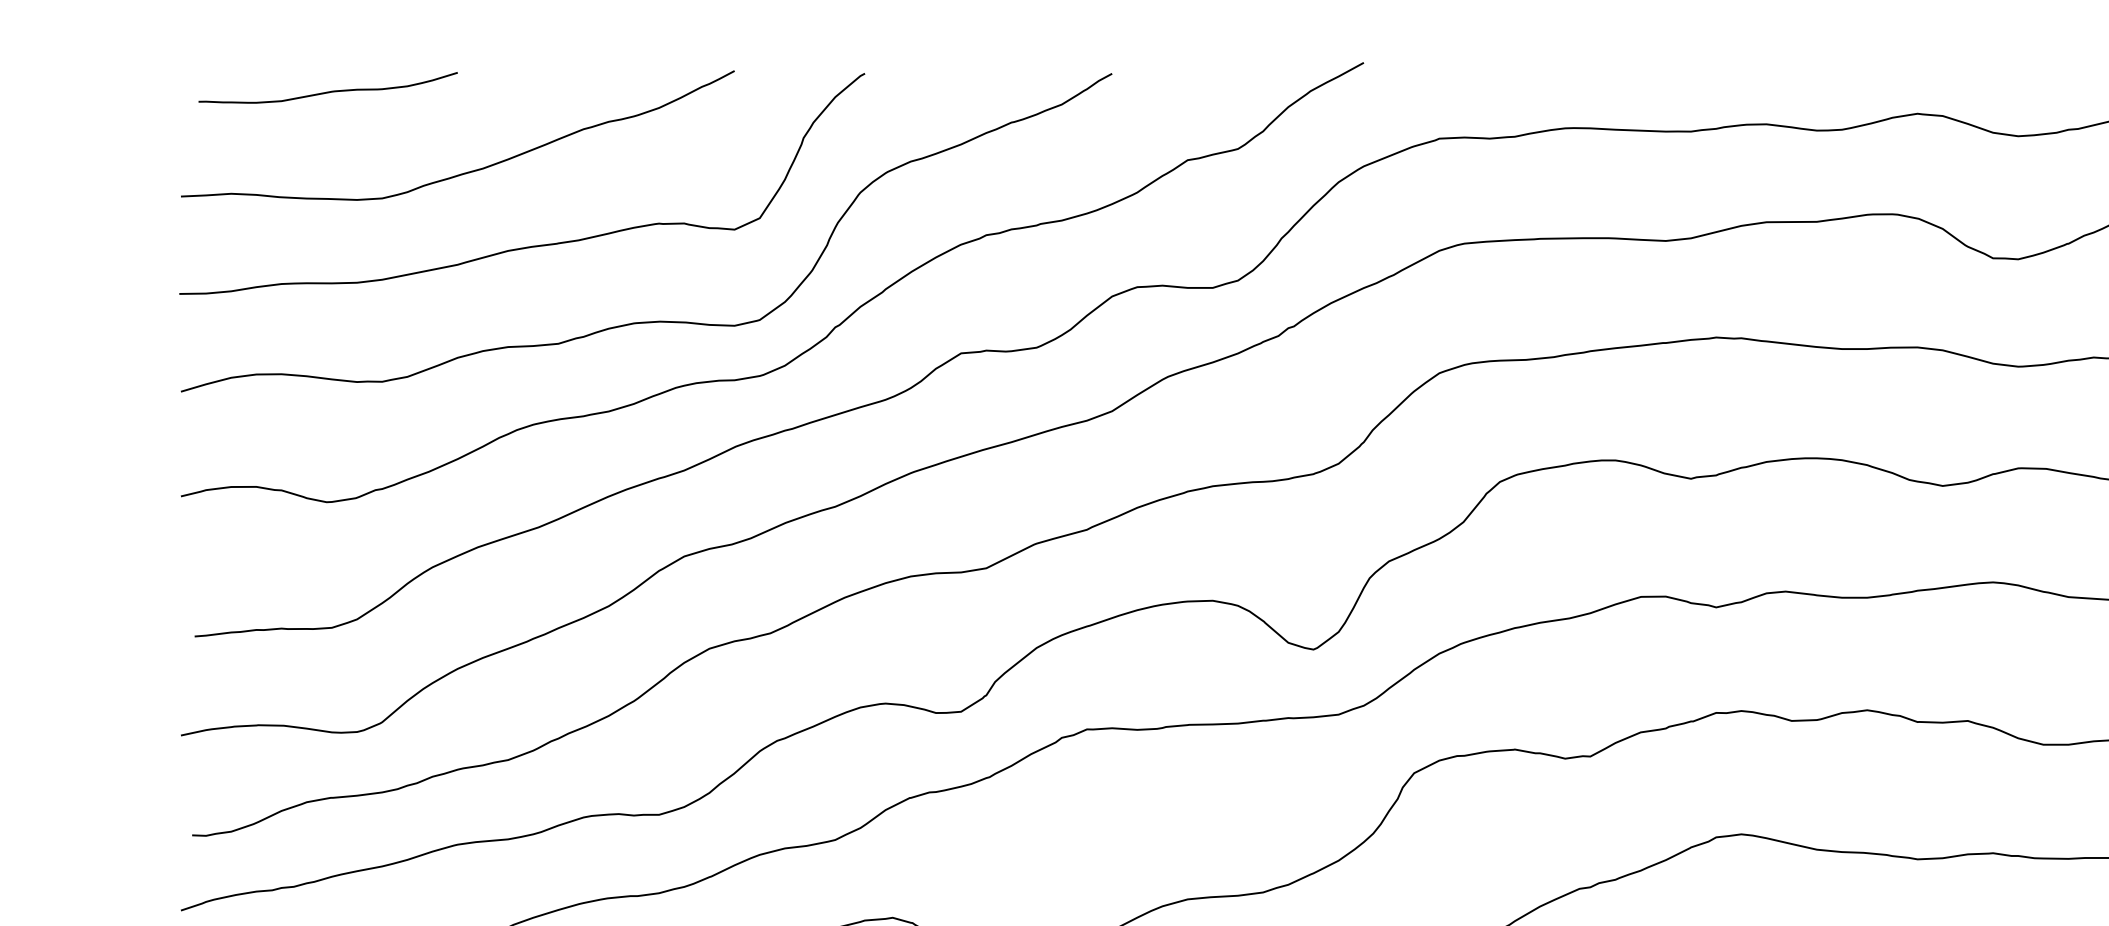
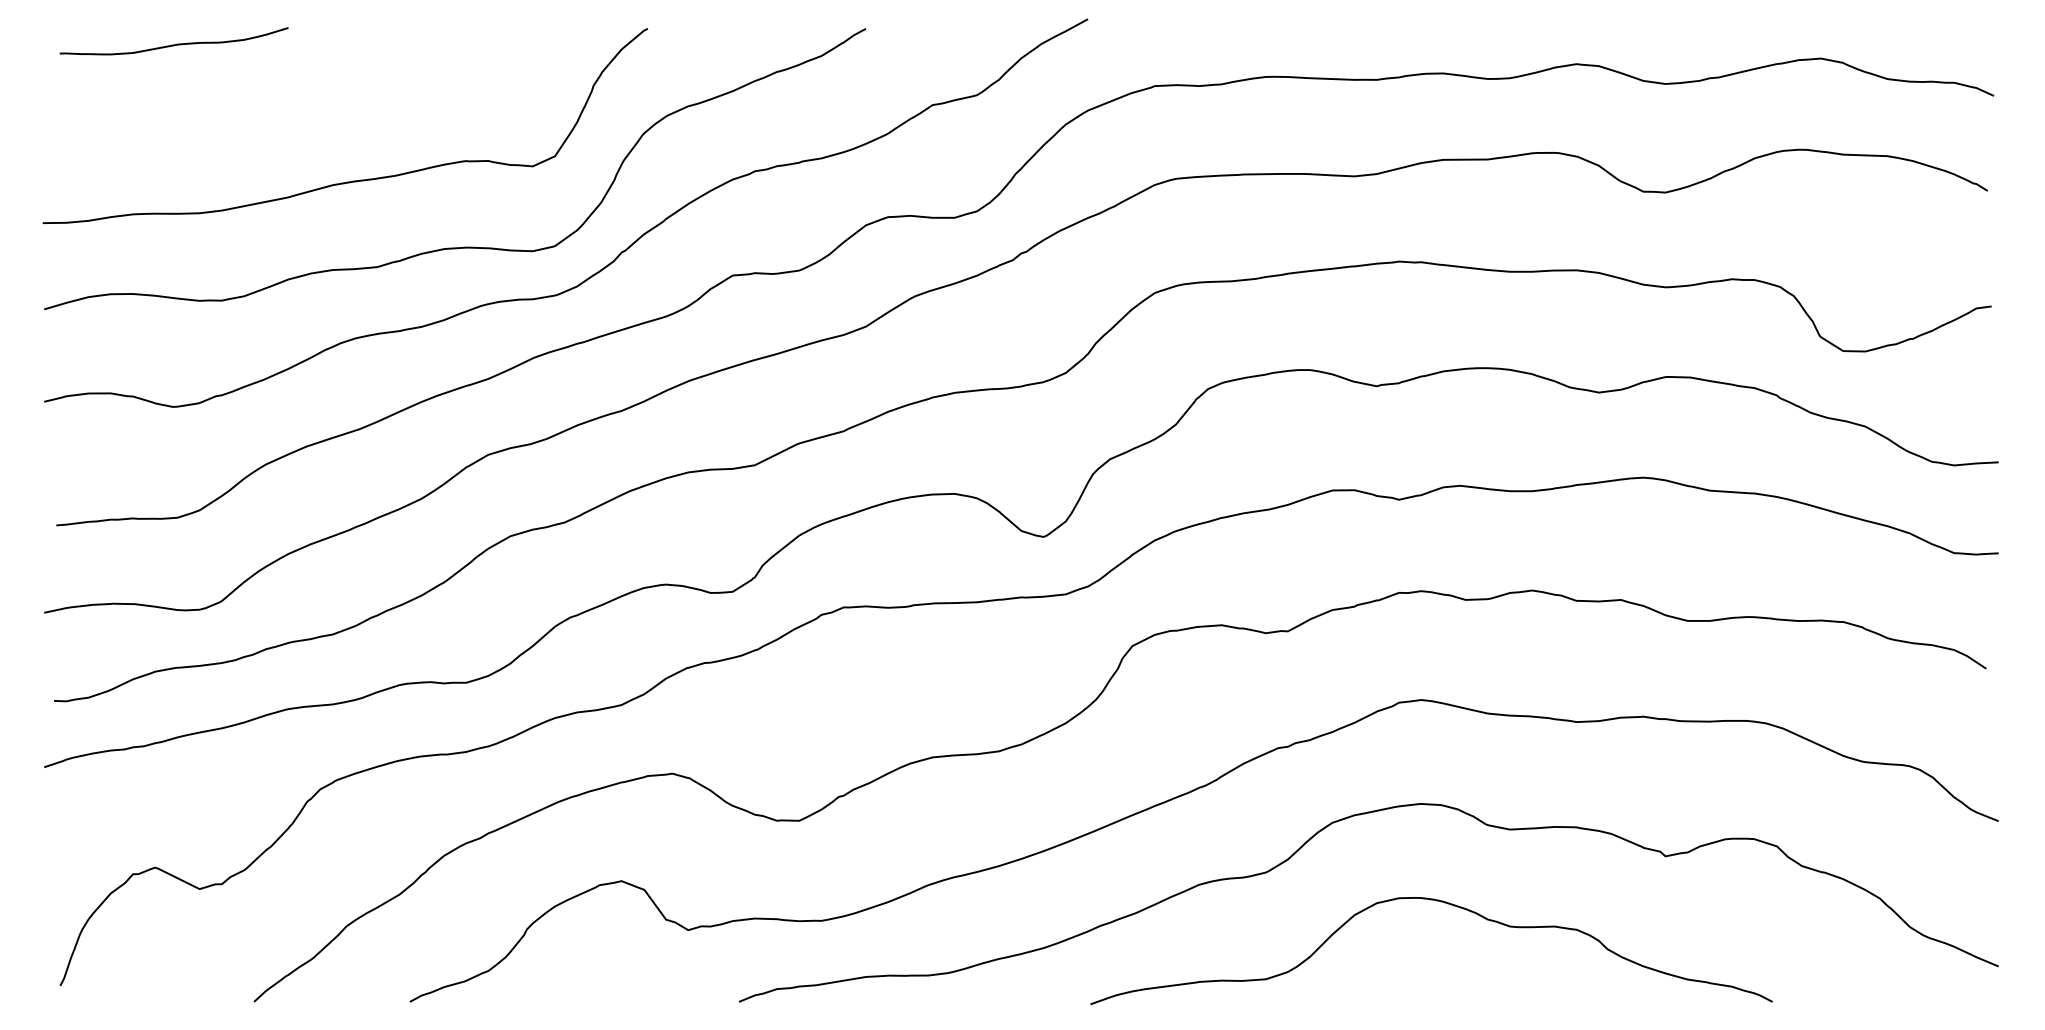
curve: (465, 171) -> (295, 115), removed

